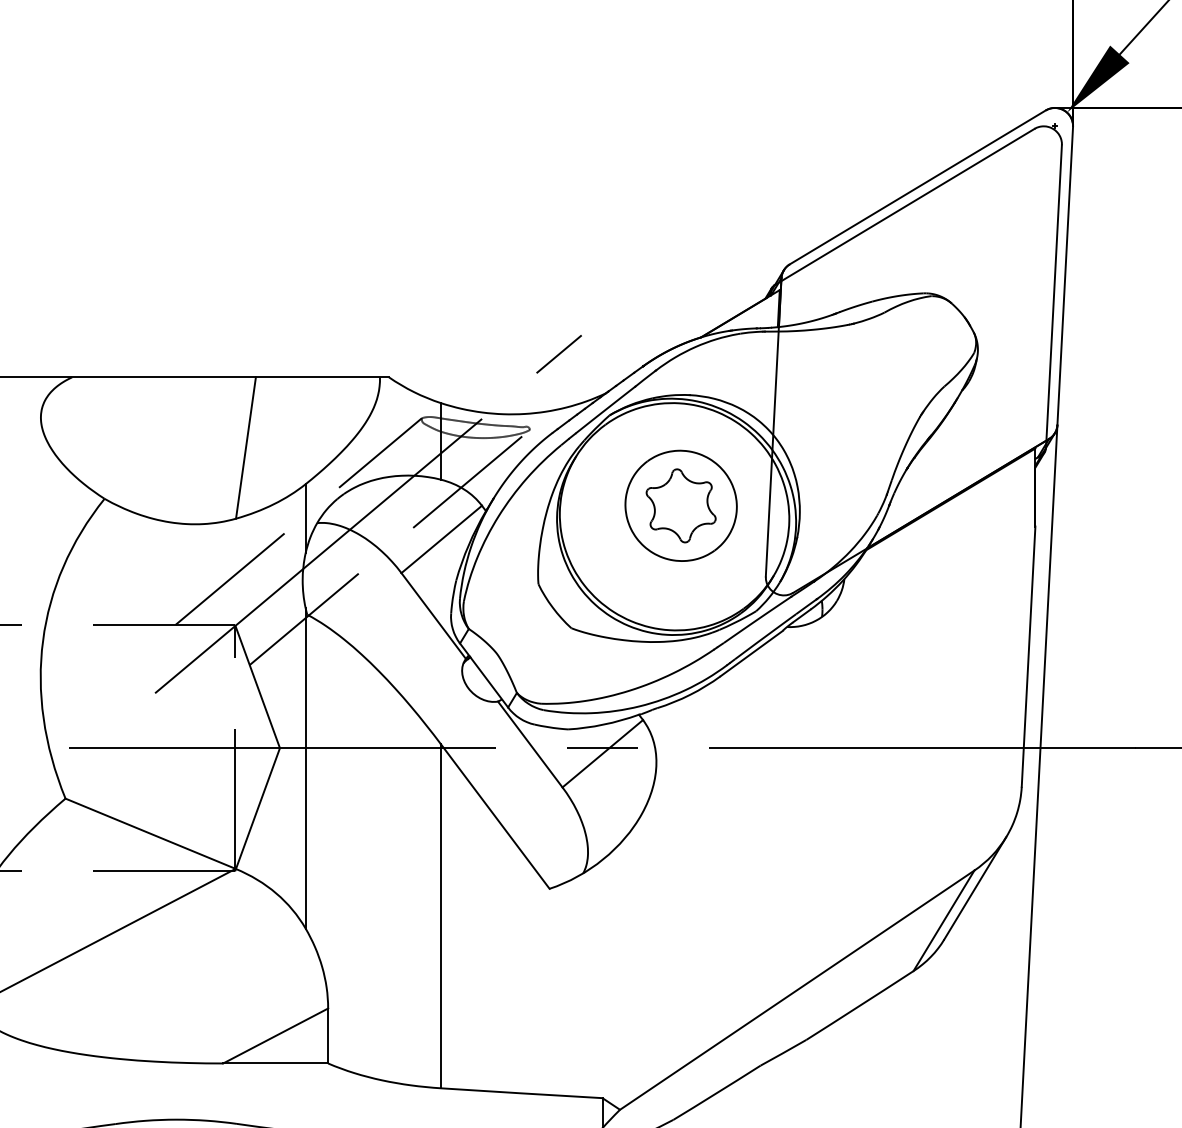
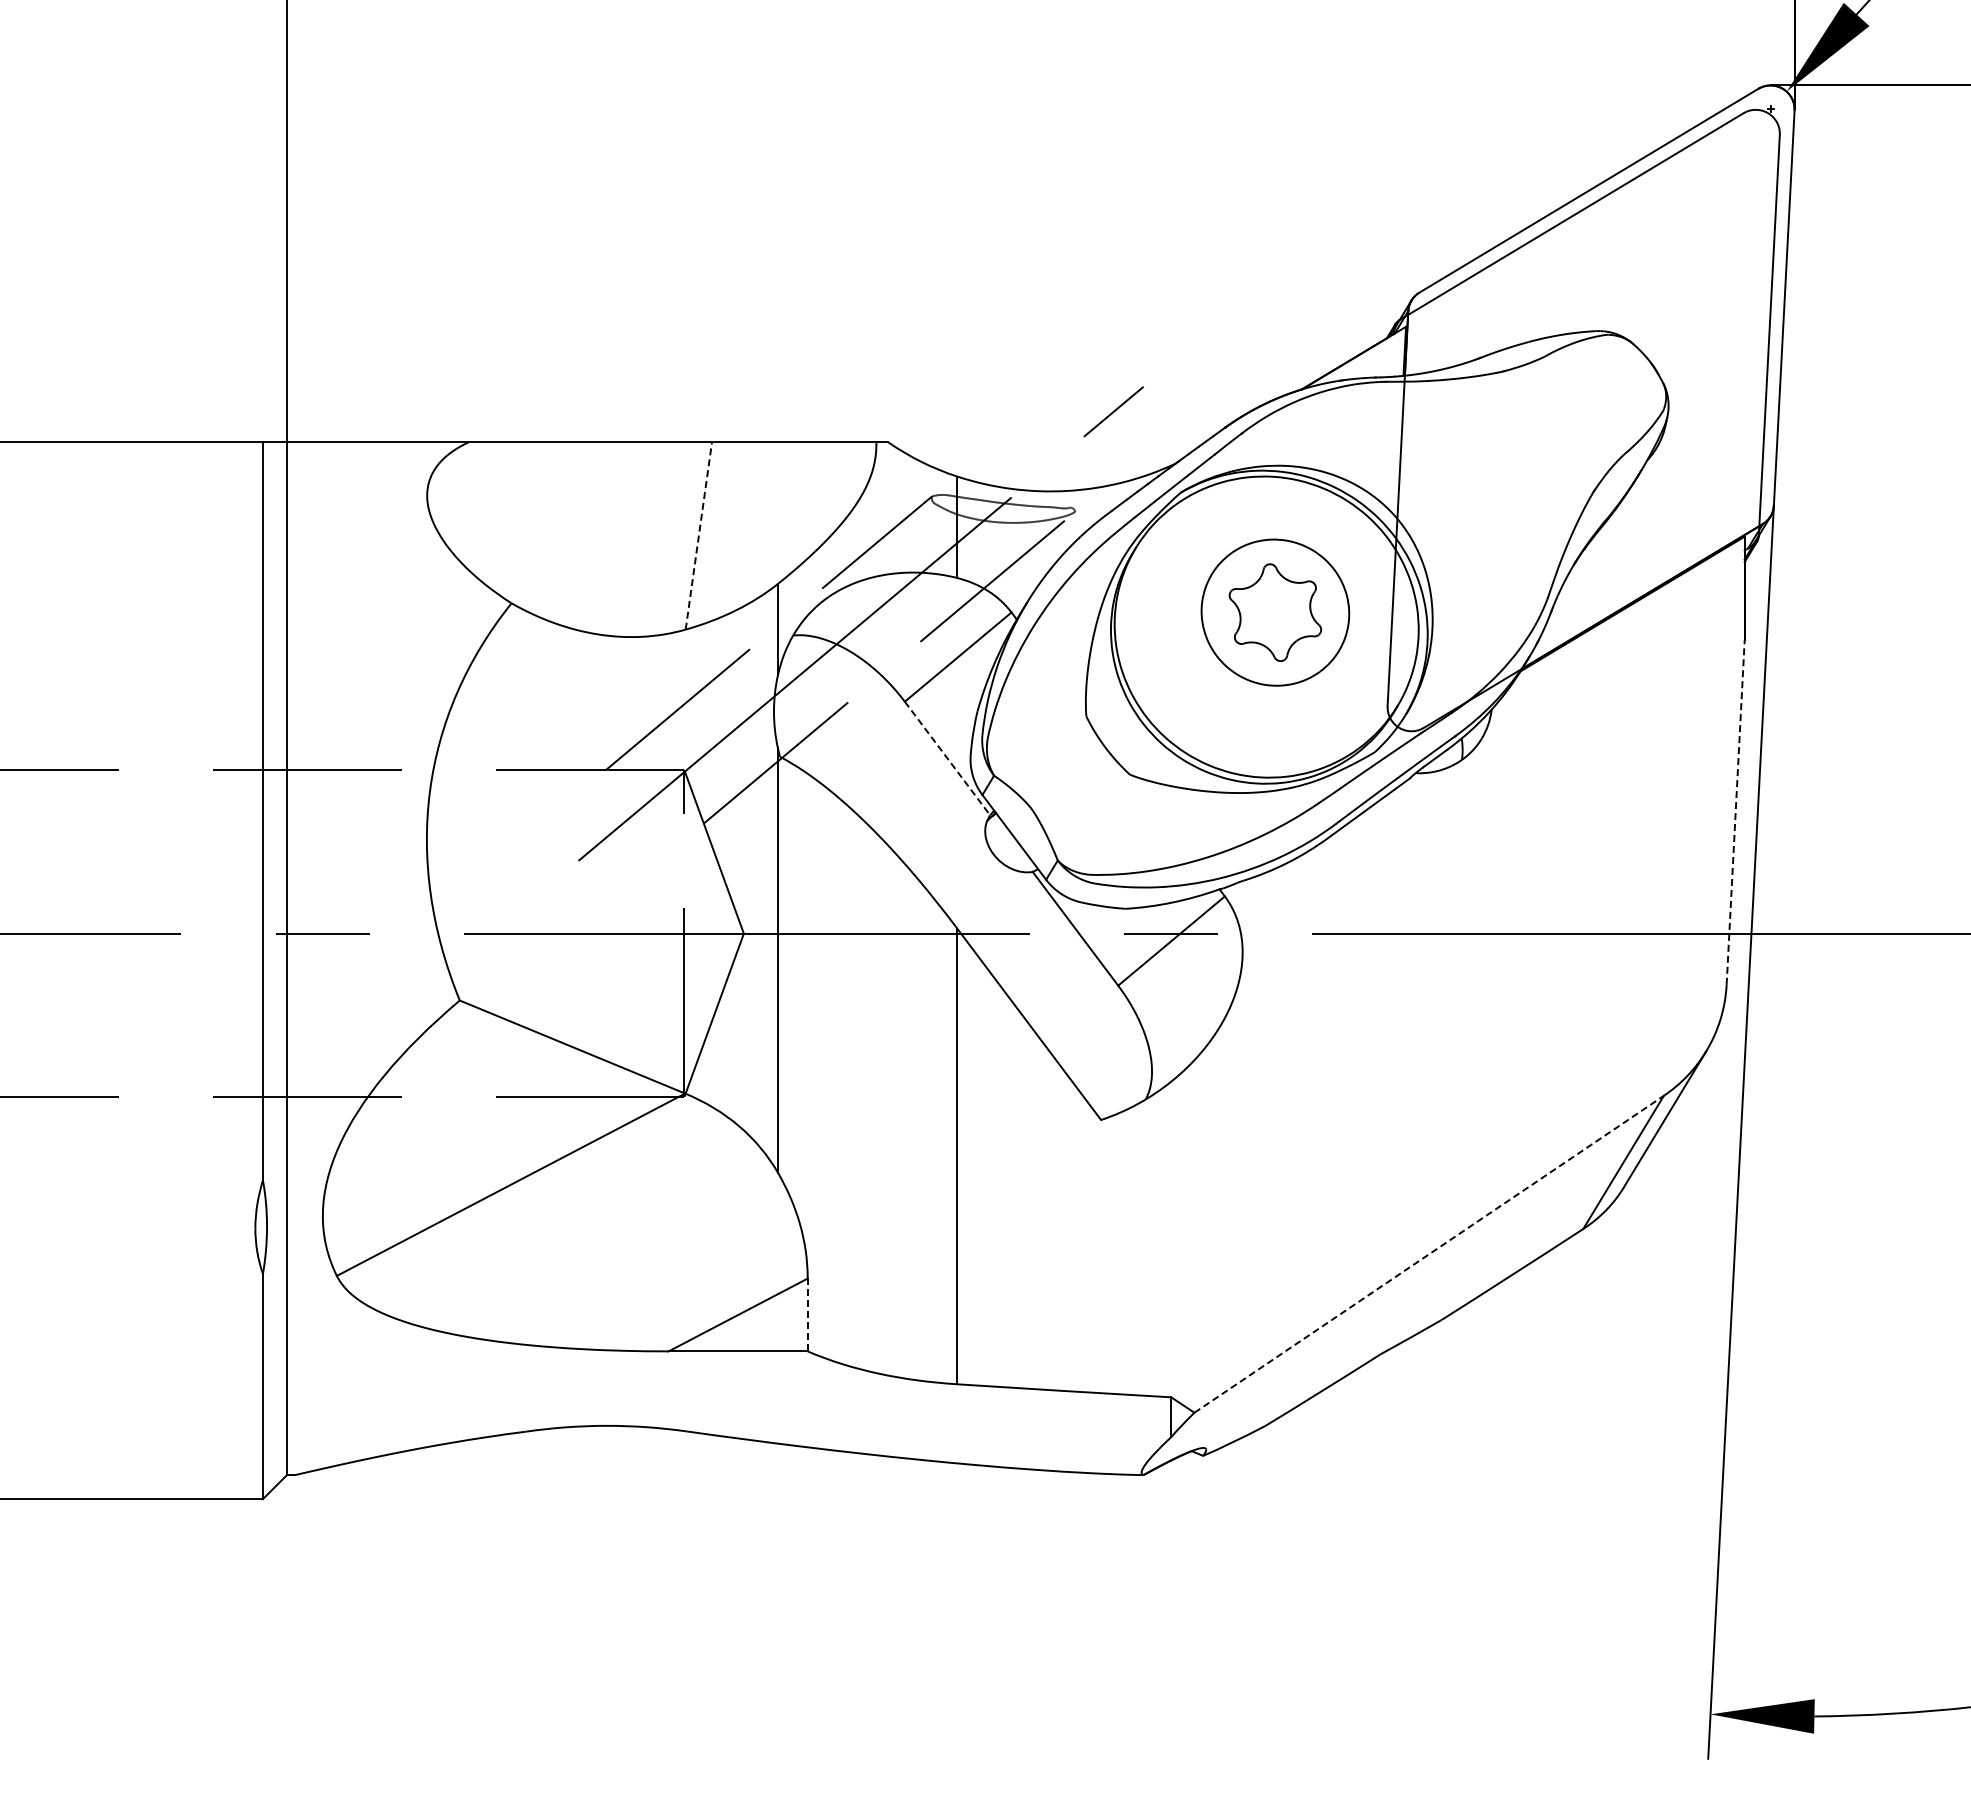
line: (245, 448) -> (698, 536), solid -> dashed
line: (433, 615) -> (947, 758), solid -> dashed
line: (1028, 656) -> (1735, 812), solid -> dashed
line: (797, 990) -> (1429, 1254), solid -> dashed
line: (327, 1035) -> (807, 1314), solid -> dashed

